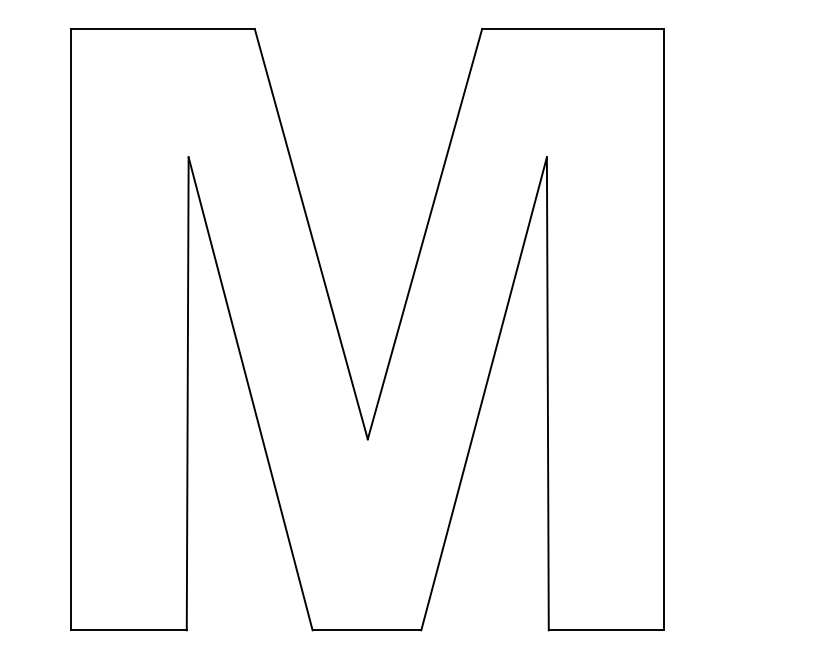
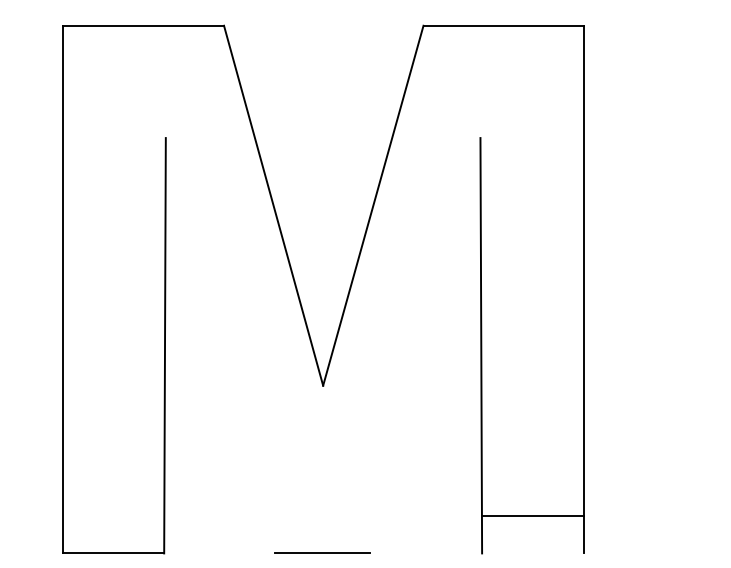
line: (249, 393) -> (219, 345), removed
line: (484, 393) -> (425, 345), removed
line: (606, 630) -> (532, 516), moved

